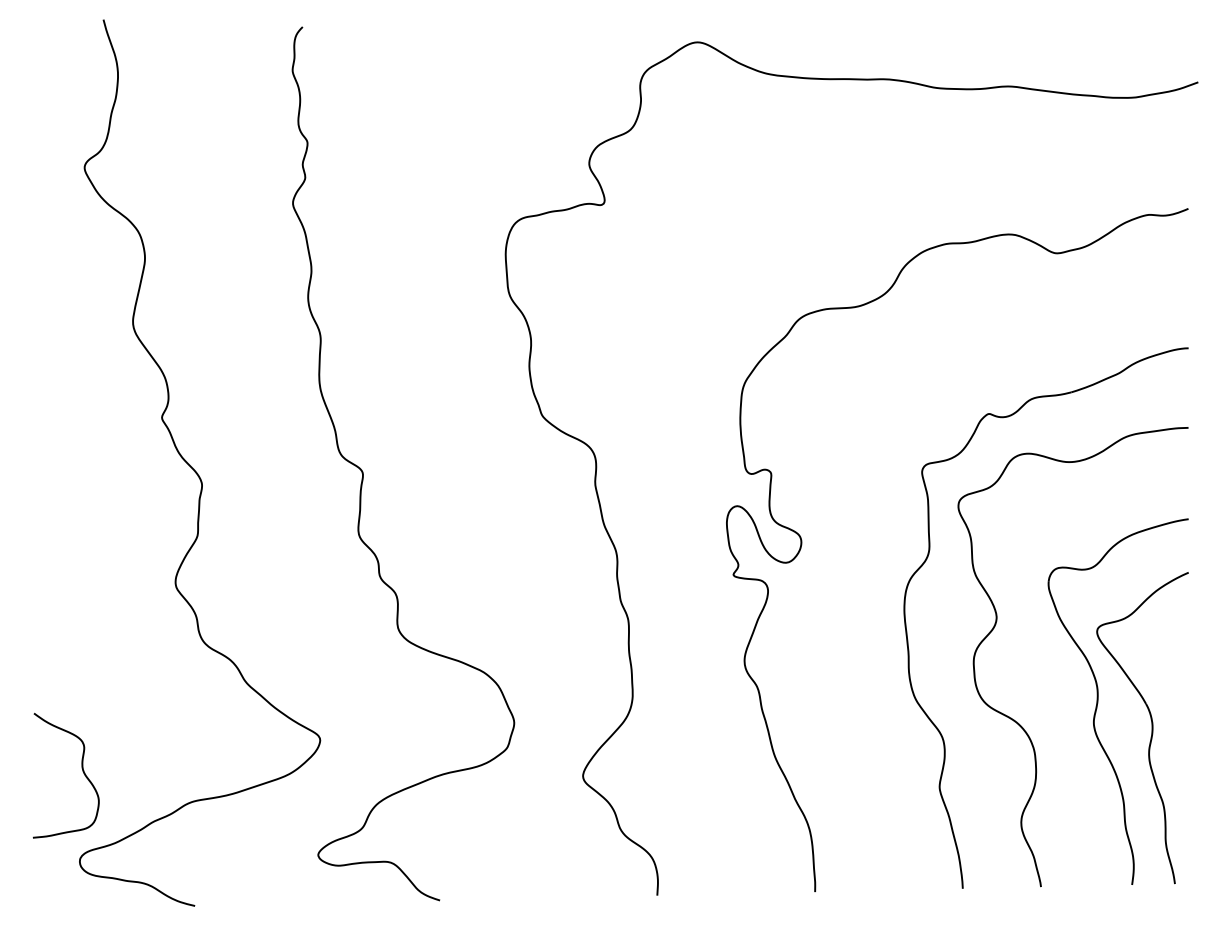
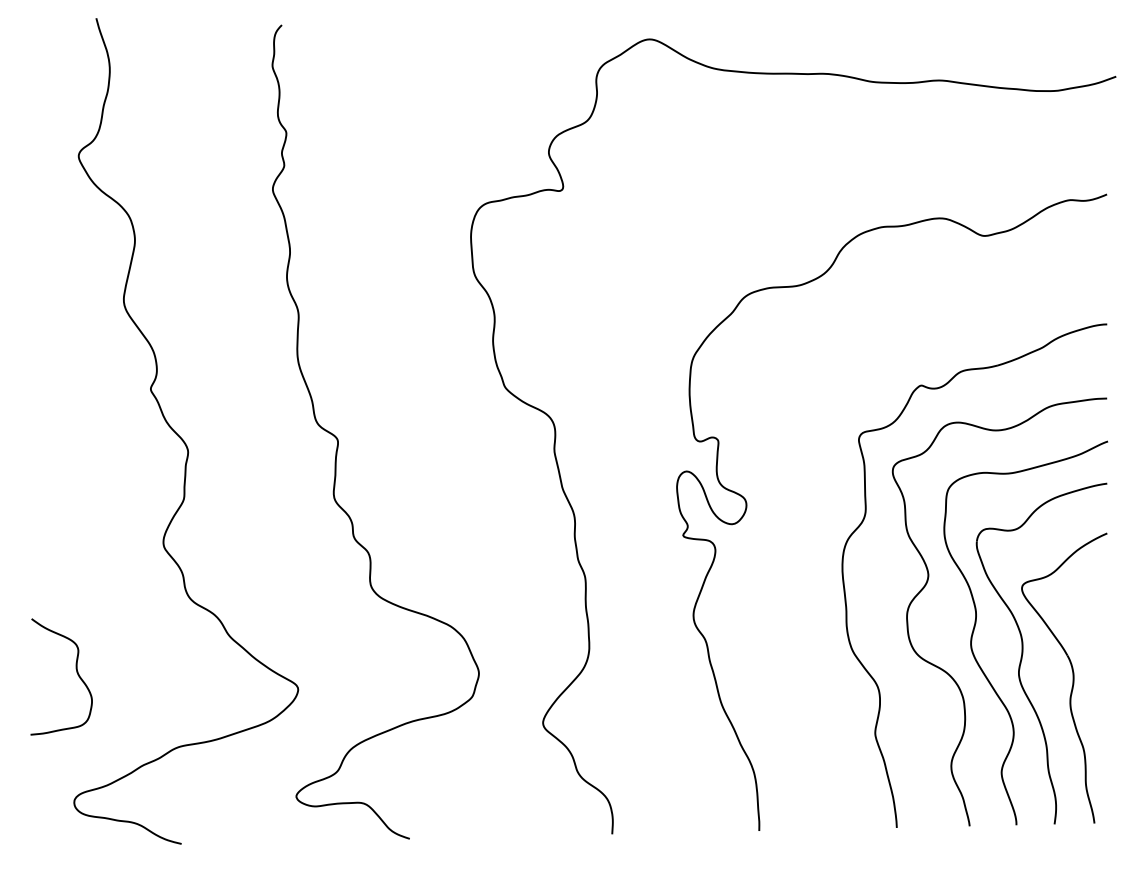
curve: (1048, 668) -> (976, 622), added
curve: (82, 771) -> (76, 673), moved

